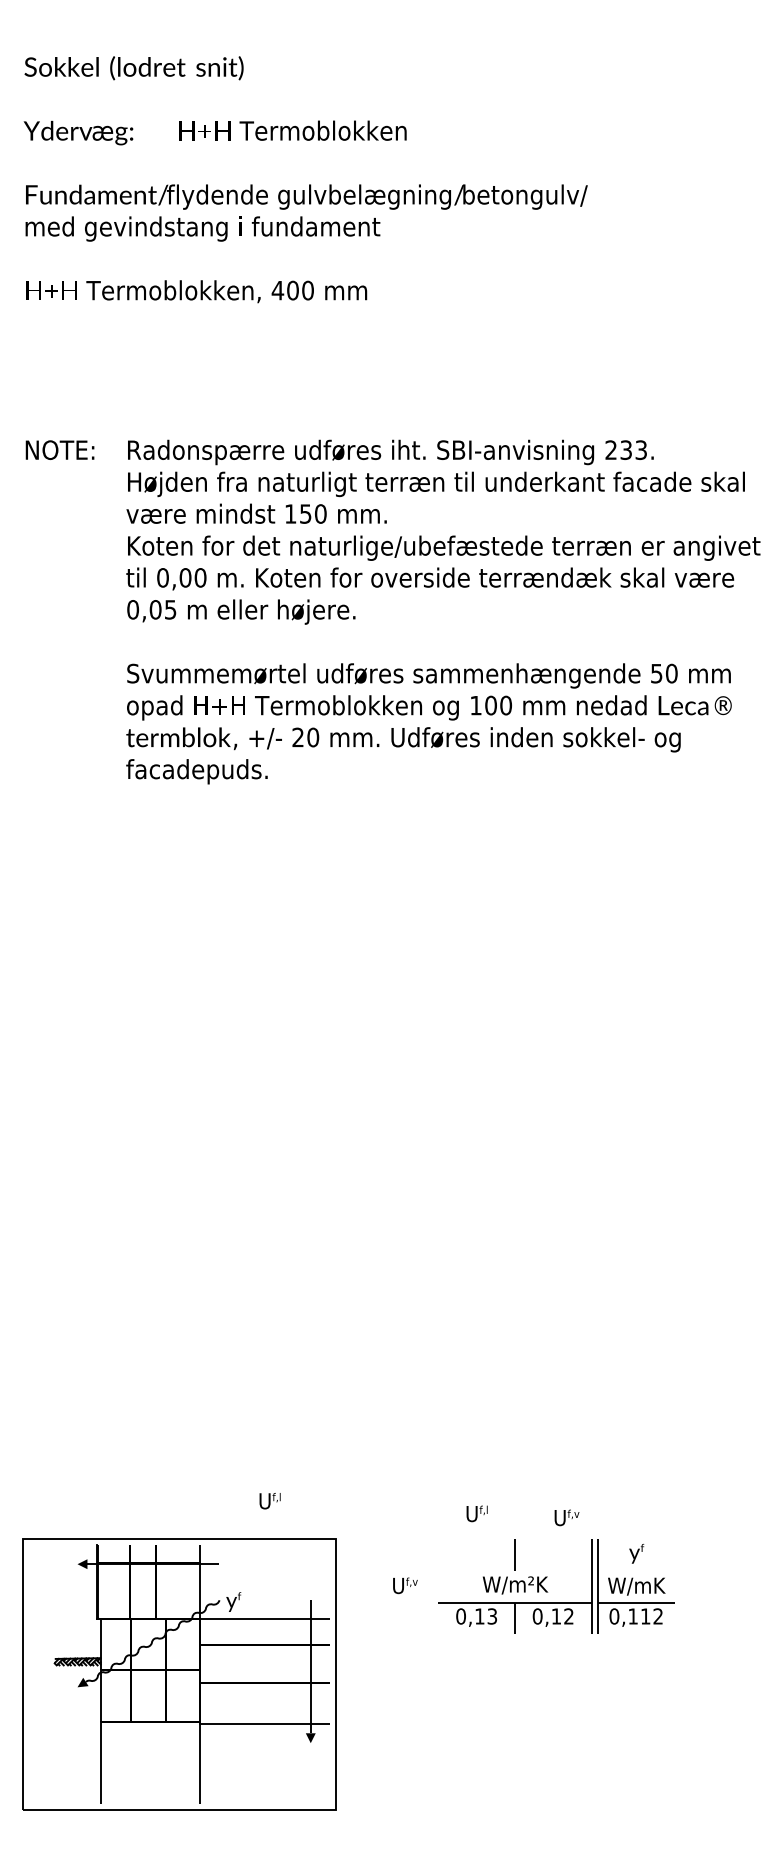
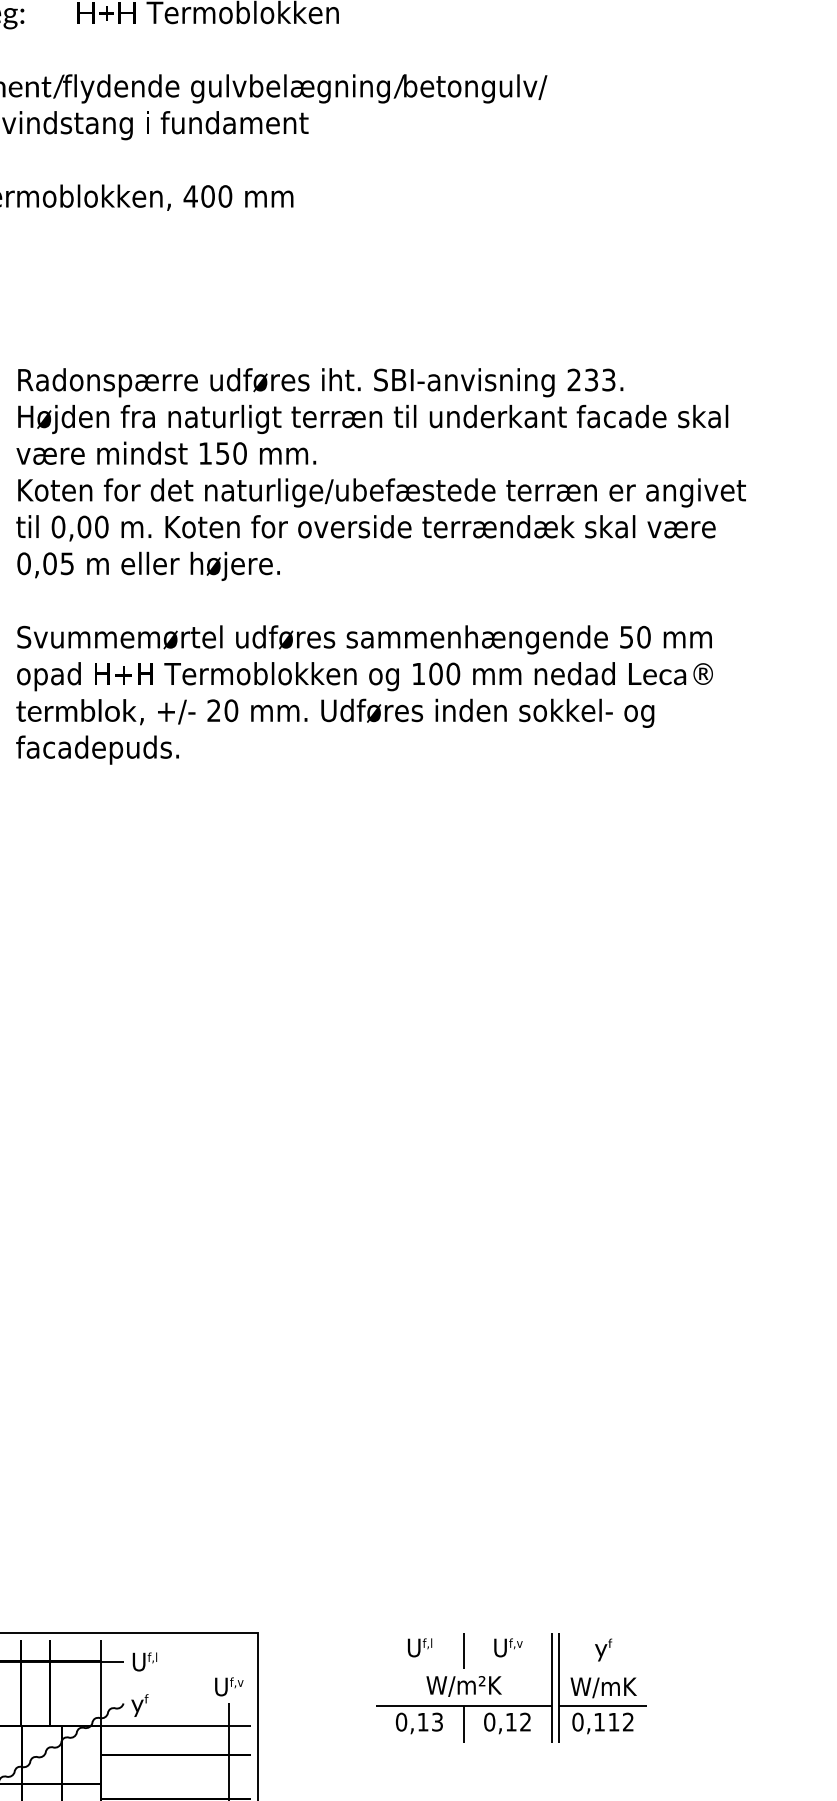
text: (269, 1501) -> (144, 1662), moved
text: (476, 1513) -> (419, 1647), moved
text: (566, 1517) -> (507, 1647), moved
text: (405, 1585) -> (229, 1686), moved

